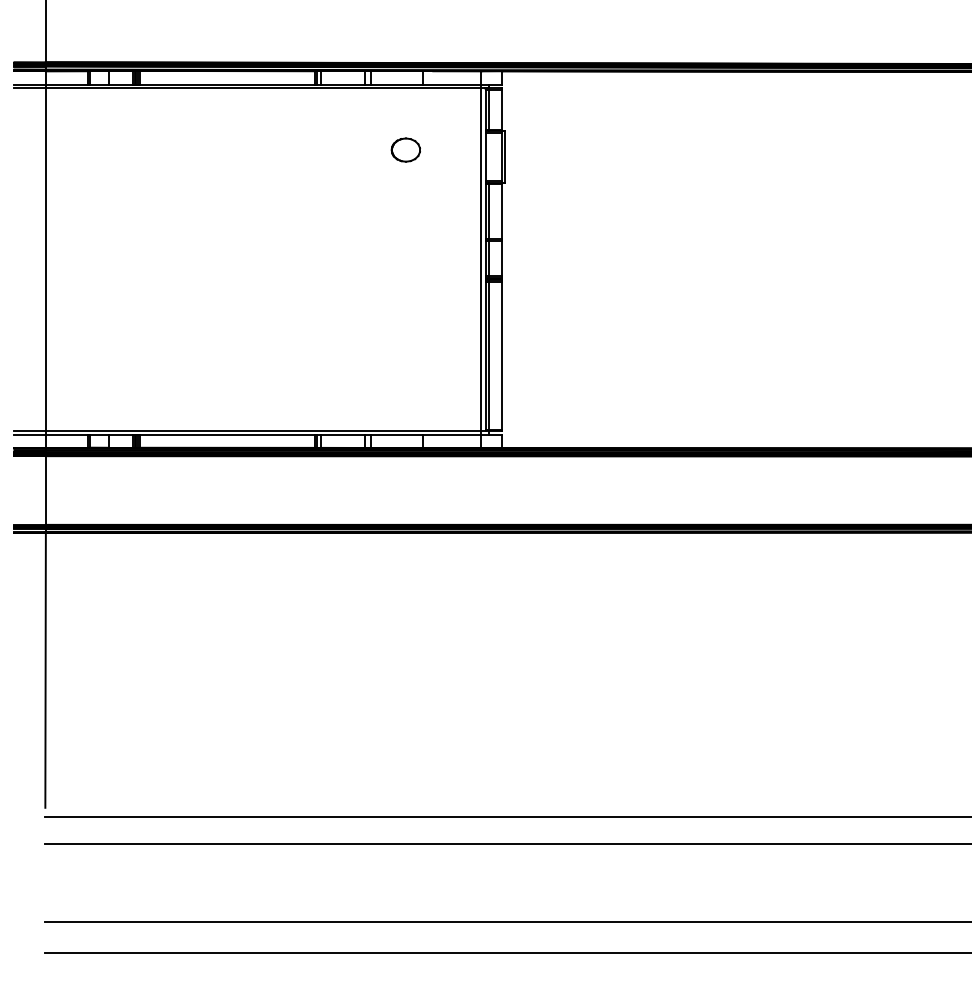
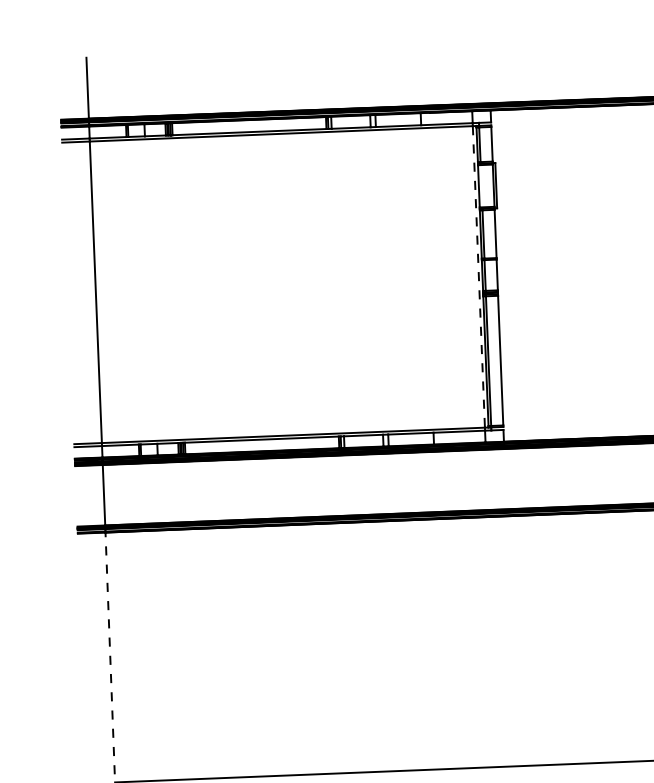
part: (405, 149) -> (408, 182), removed
line: (481, 260) -> (479, 277), solid -> dashed
line: (45, 669) -> (110, 652), solid -> dashed

